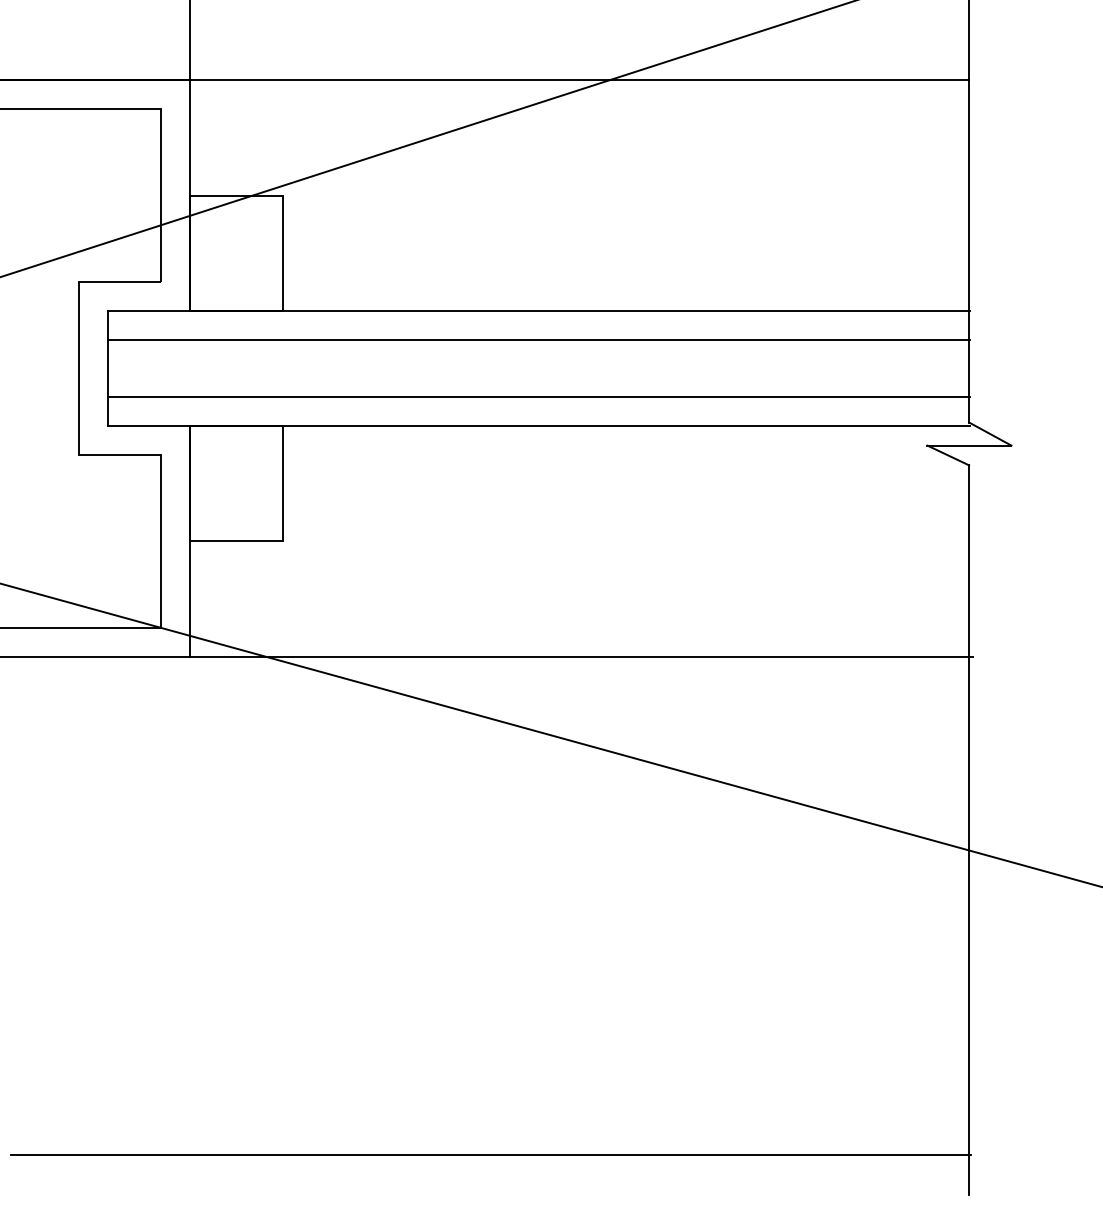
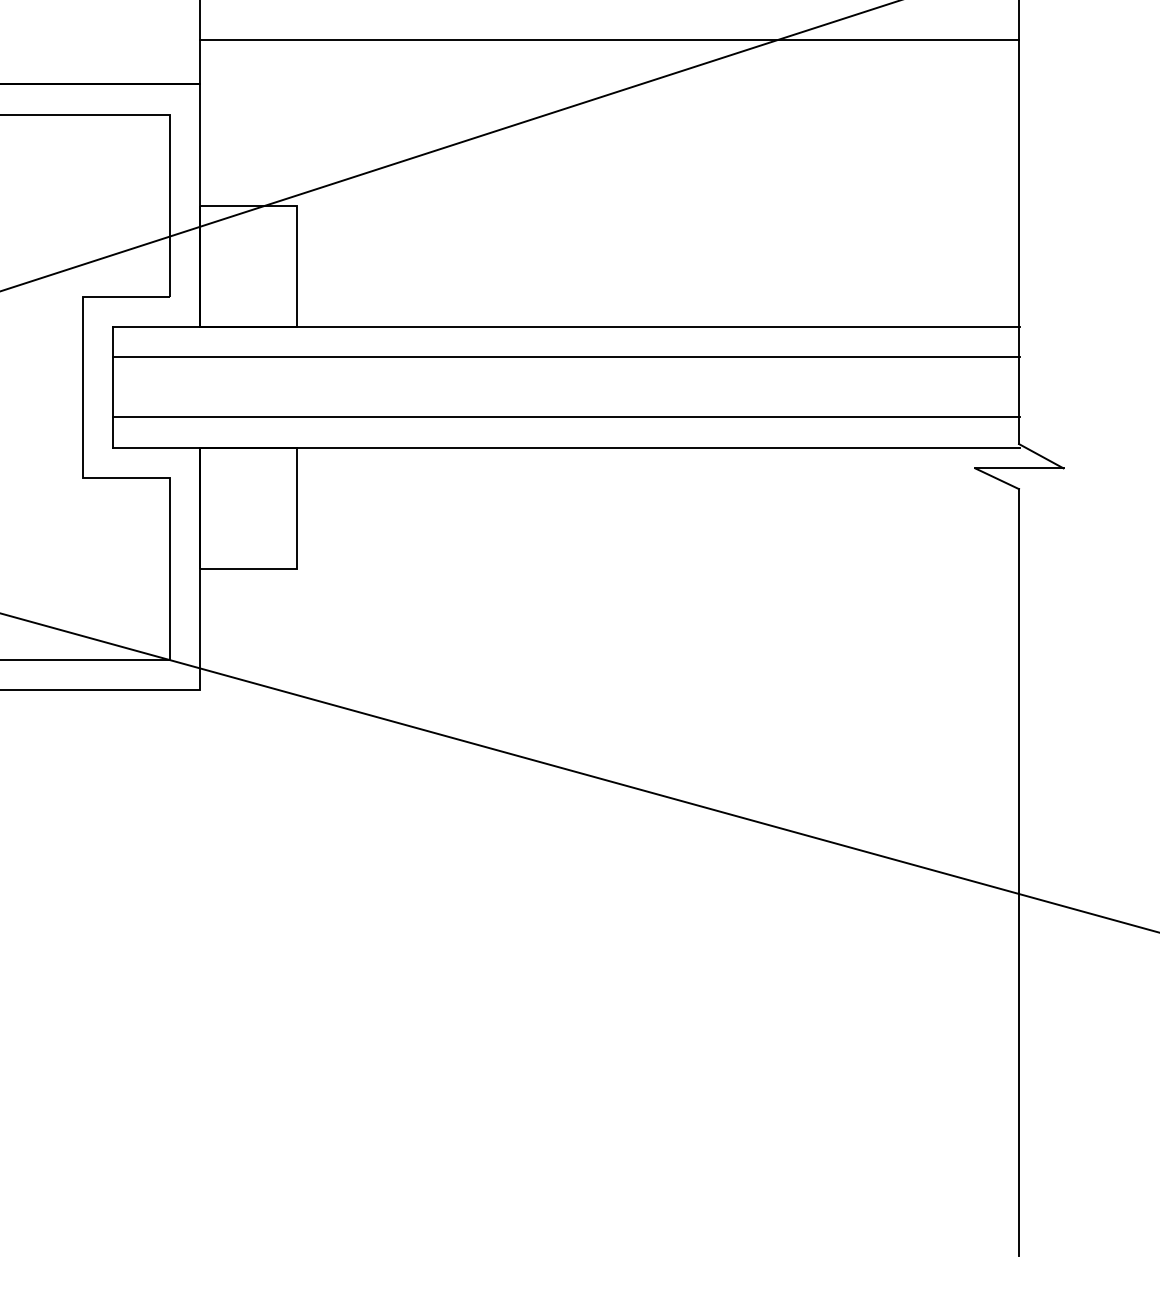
line: (579, 80) -> (609, 40), moved
line: (581, 656) -> (611, 690), removed
line: (490, 1154) -> (515, 1213), removed

